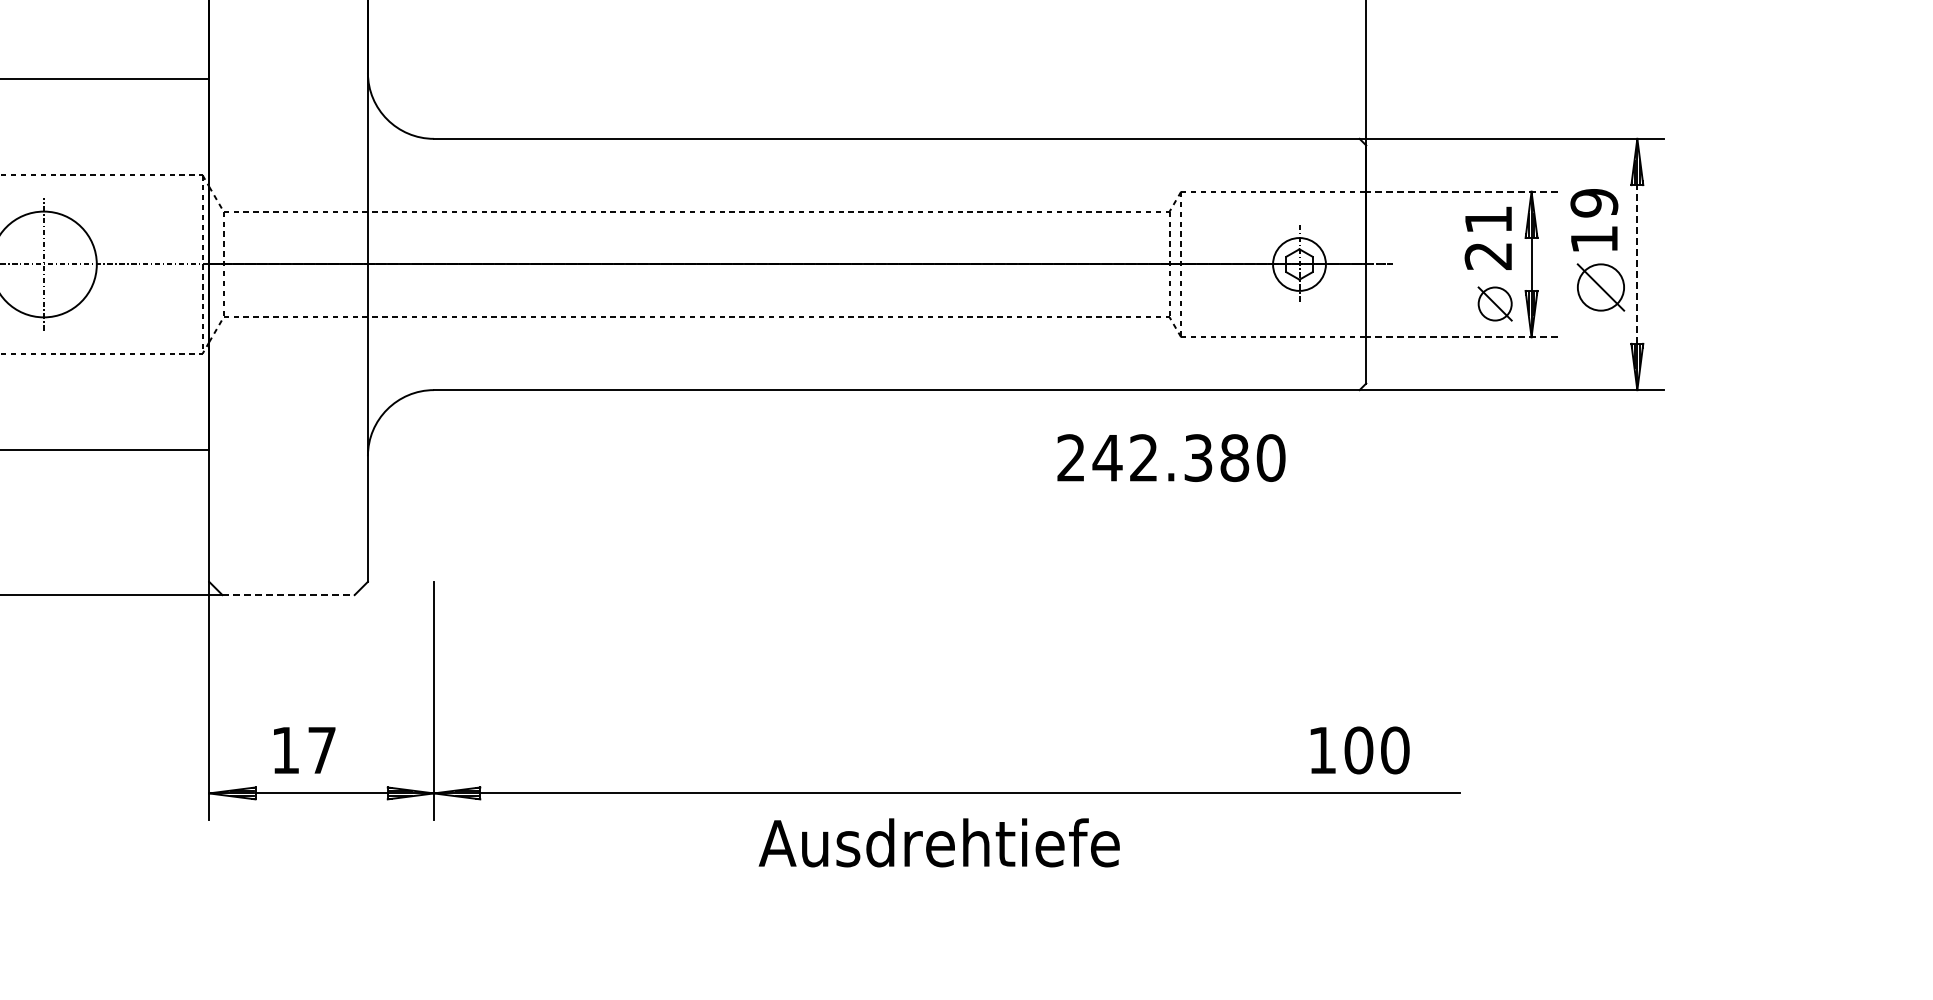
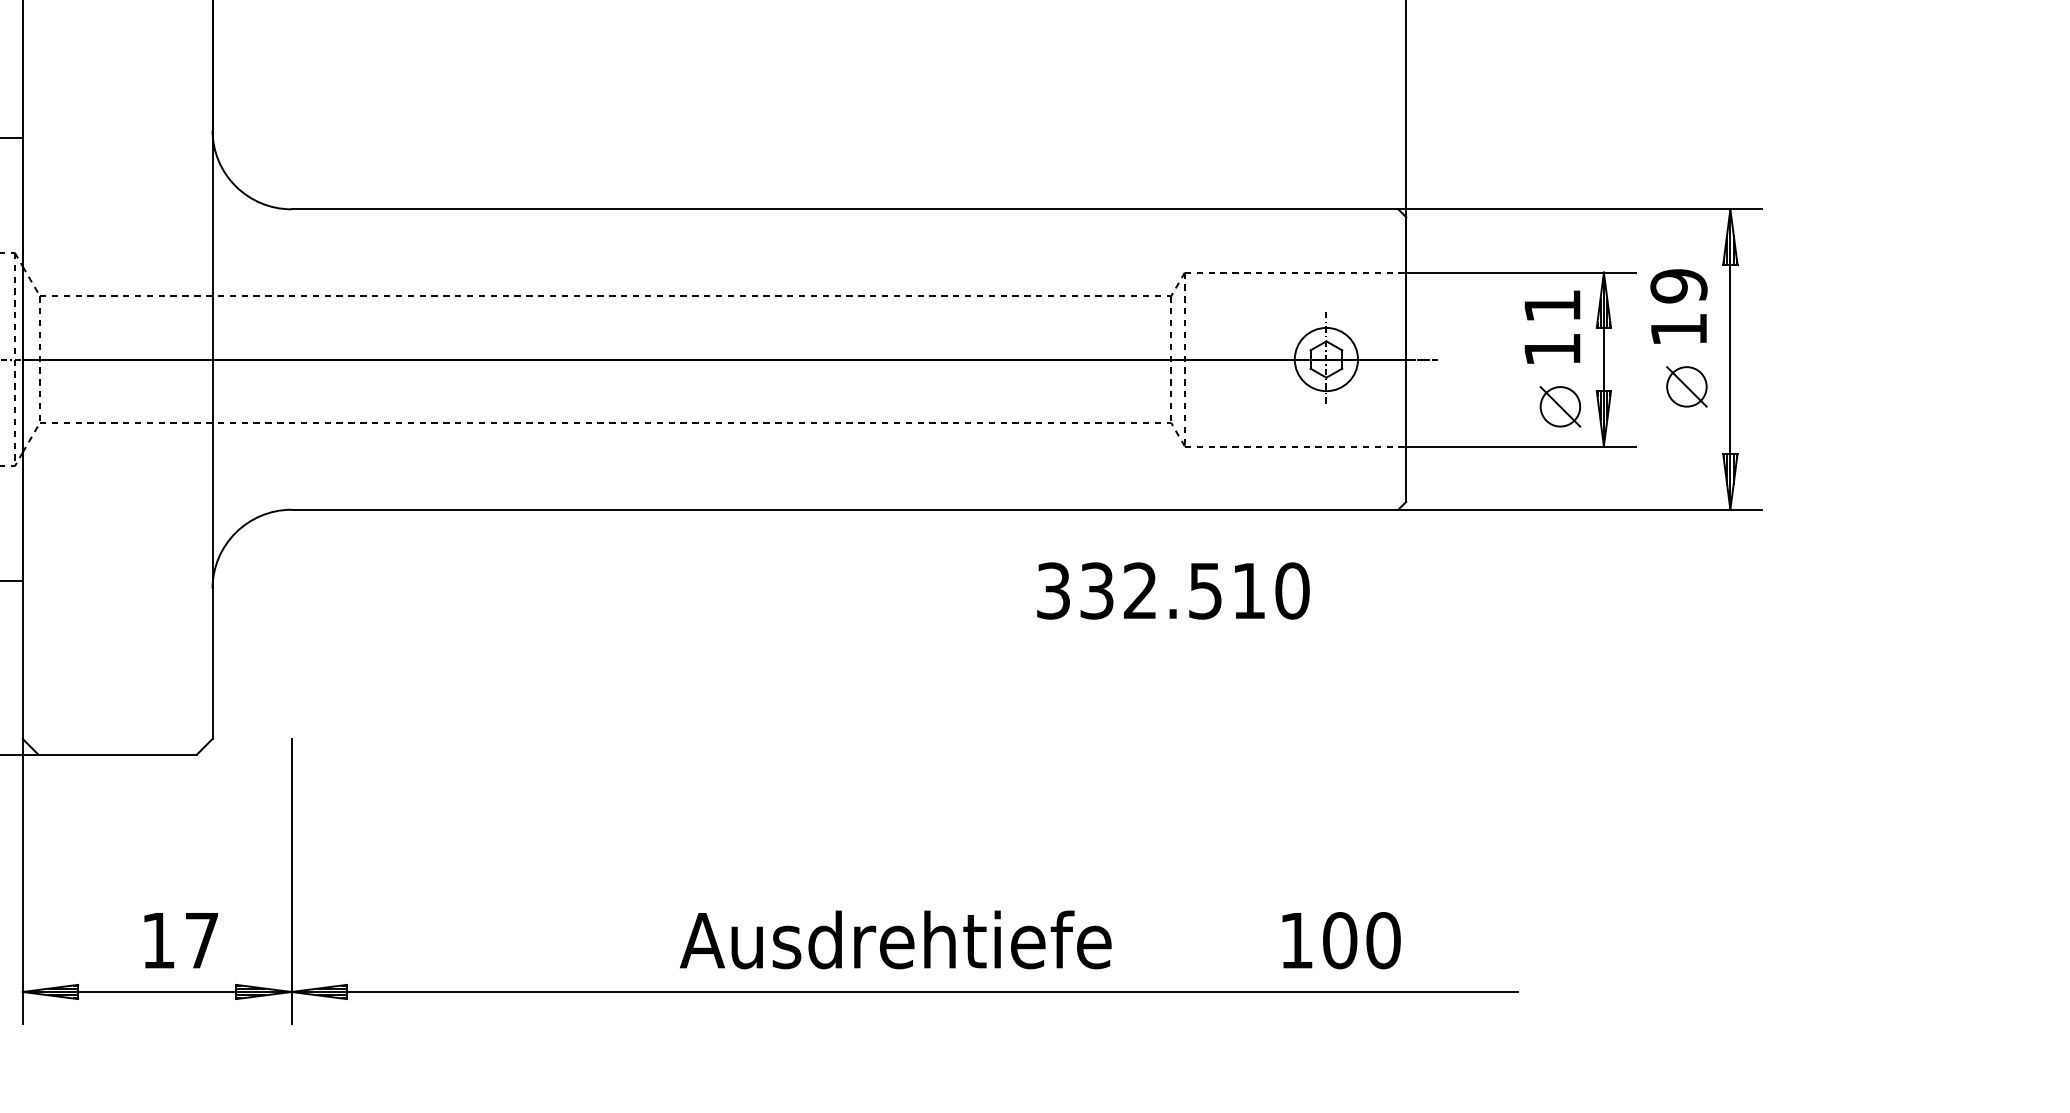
line: (1462, 191) -> (1521, 272), dashed -> solid
text: (1487, 256) -> (1551, 349), 21 -> 11
line: (1637, 263) -> (1730, 358), dashed -> solid
part: (1600, 286) -> (1686, 385), size x0.71
line: (1462, 337) -> (1521, 446), dashed -> solid
text: (1153, 458) -> (1151, 591), 242.380 -> 332.510
line: (289, 595) -> (118, 755), dashed -> solid
text: (304, 750) -> (180, 940), moved
text: (1359, 750) -> (1340, 940), moved
text: (938, 842) -> (894, 939), moved

